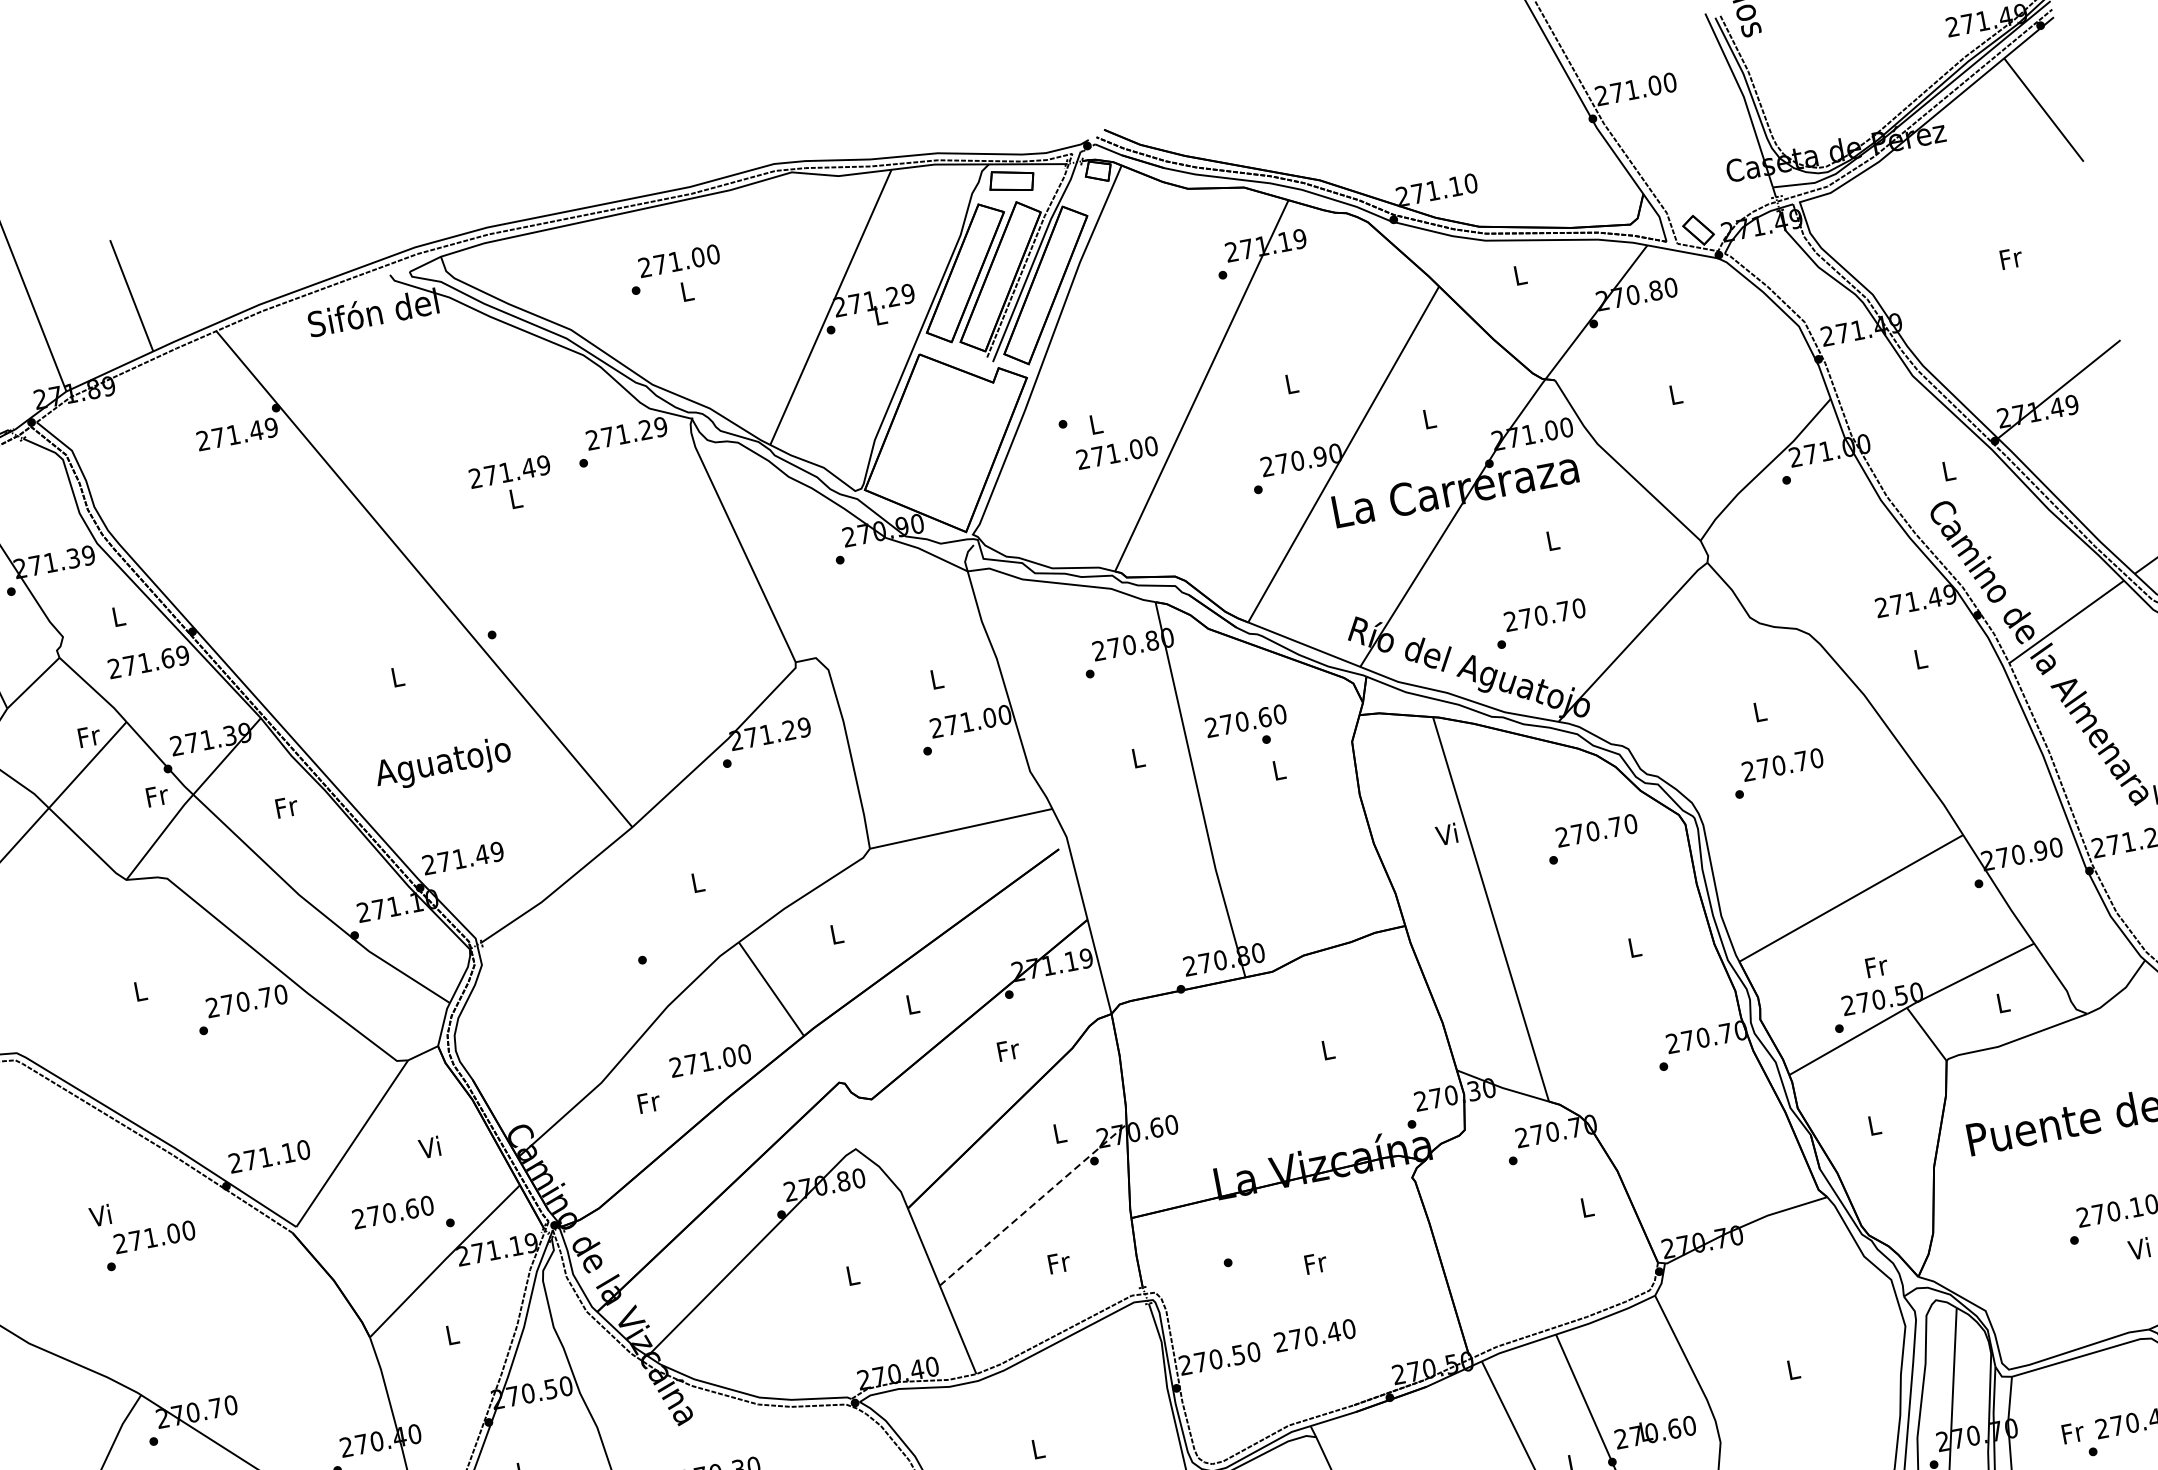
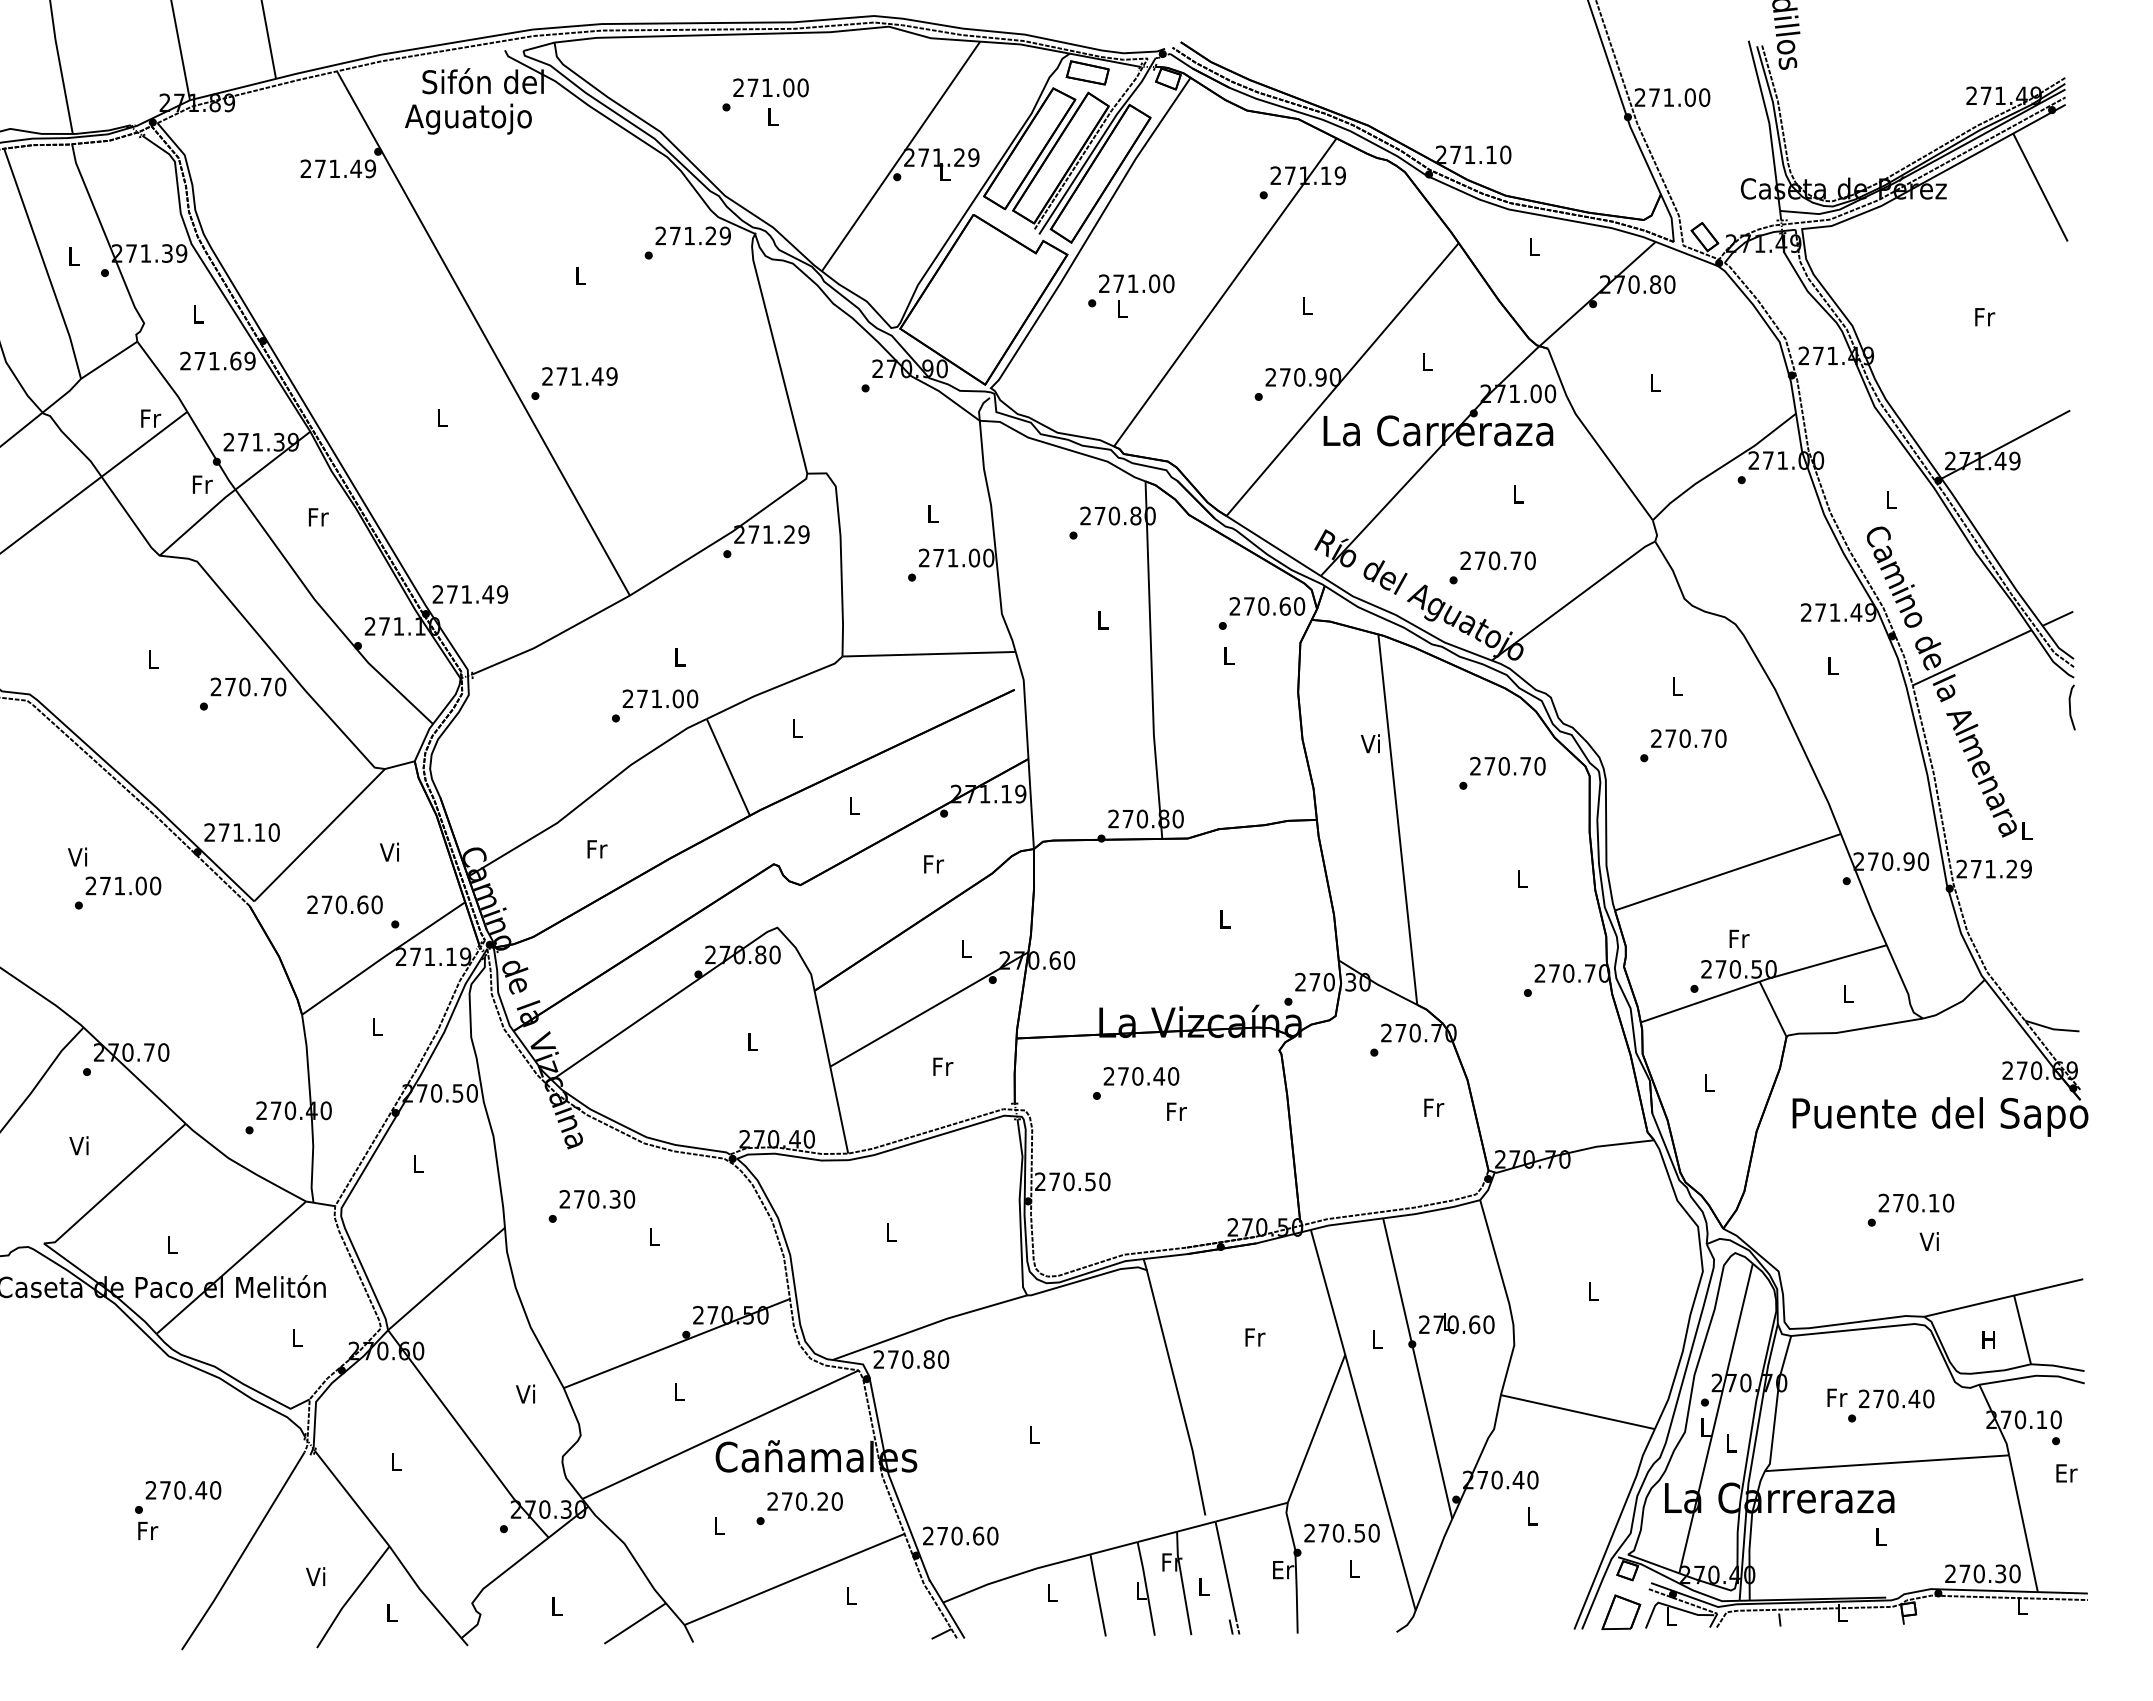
text: (1117, 452) -> (1136, 283), moved
text: (509, 471) -> (579, 376), moved
text: (1246, 721) -> (1267, 606), moved
text: (443, 763) -> (468, 118), moved
text: (710, 1060) -> (660, 698), moved
line: (1033, 1205) -> (929, 1009), dashed -> solid
text: (1588, 1206) -> (1434, 1107), L -> Fr
text: (1315, 1335) -> (1141, 1076), moved

